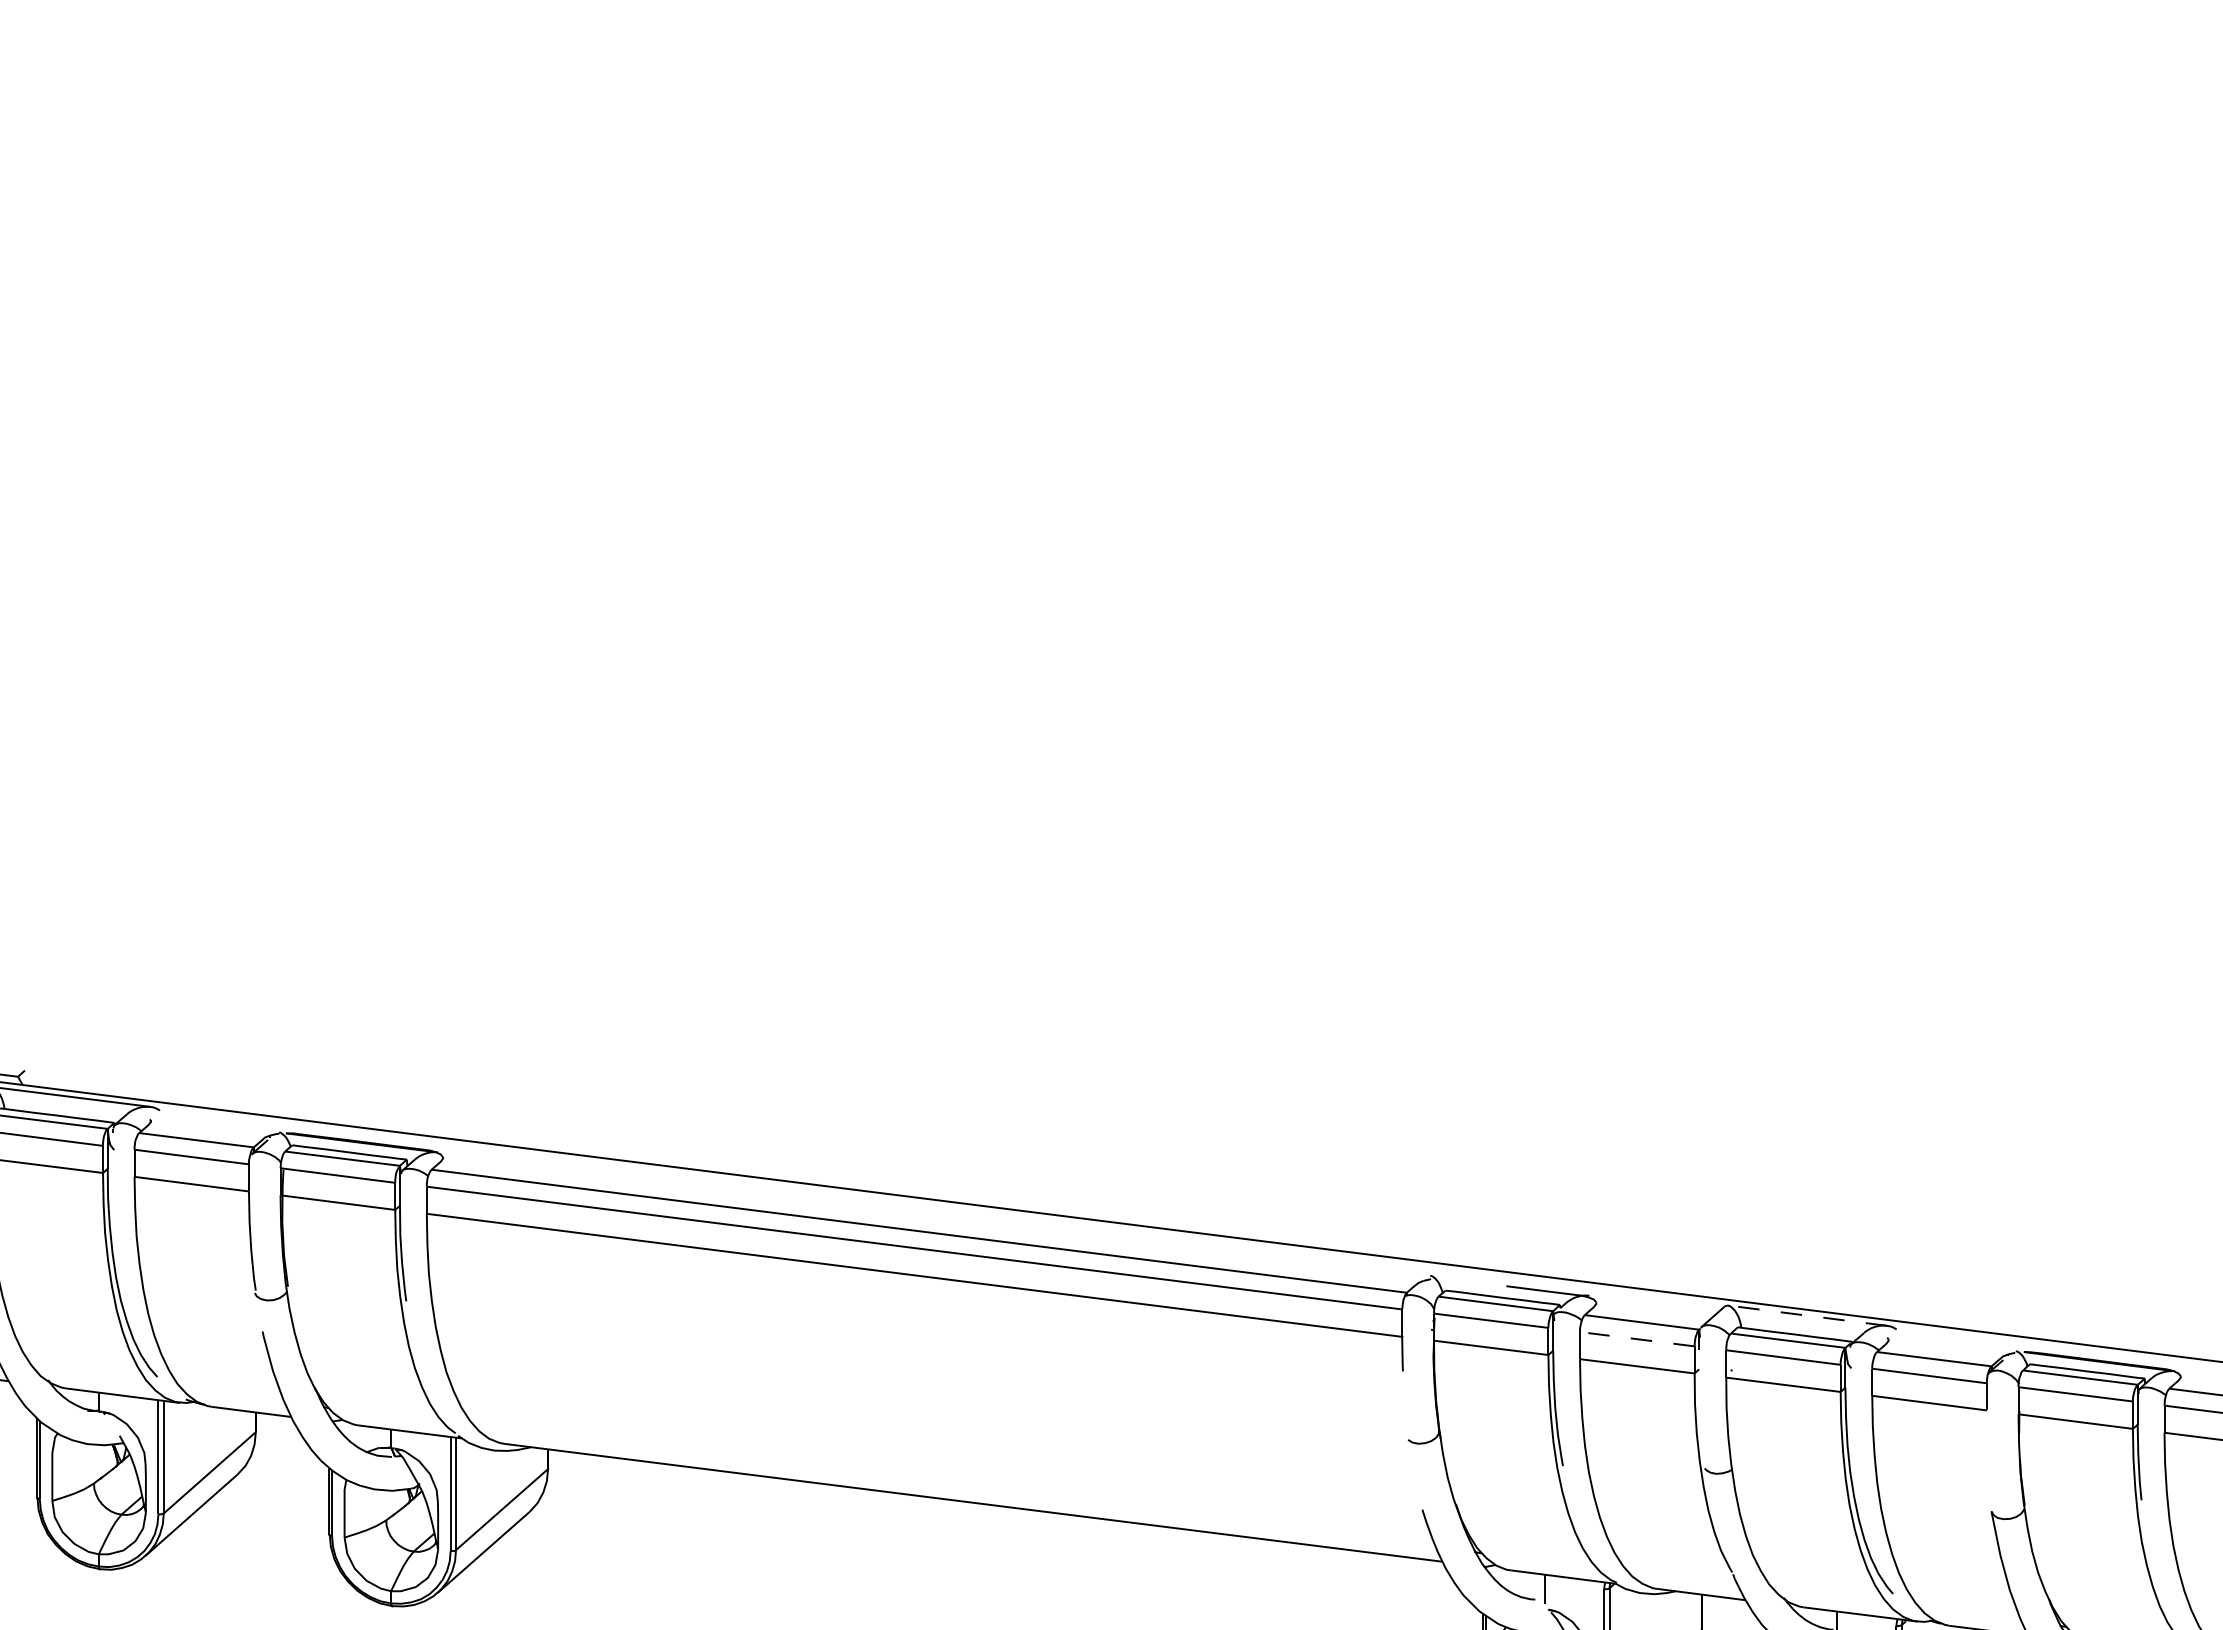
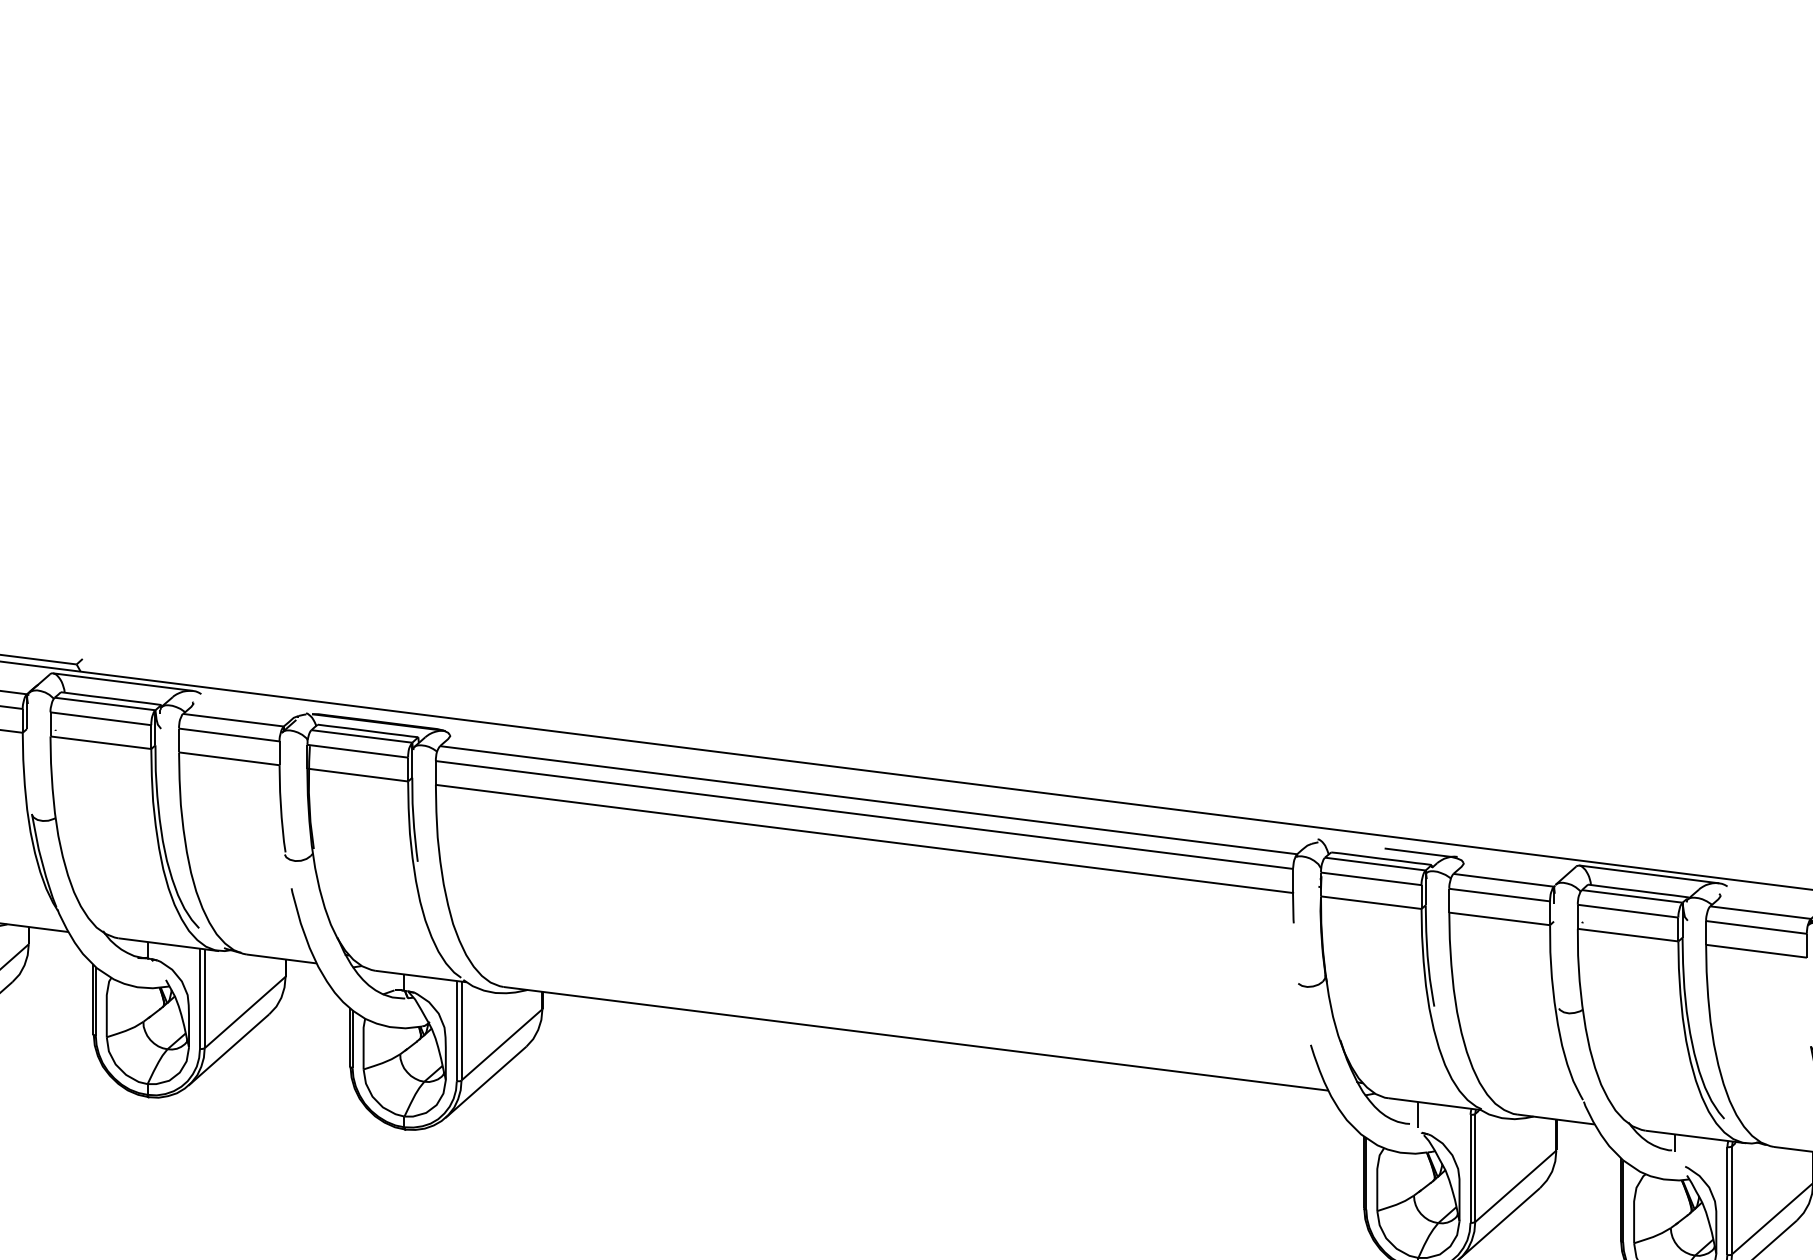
line: (1807, 1315) -> (1649, 874), dashed -> solid
line: (1637, 1339) -> (1499, 895), dashed -> solid

